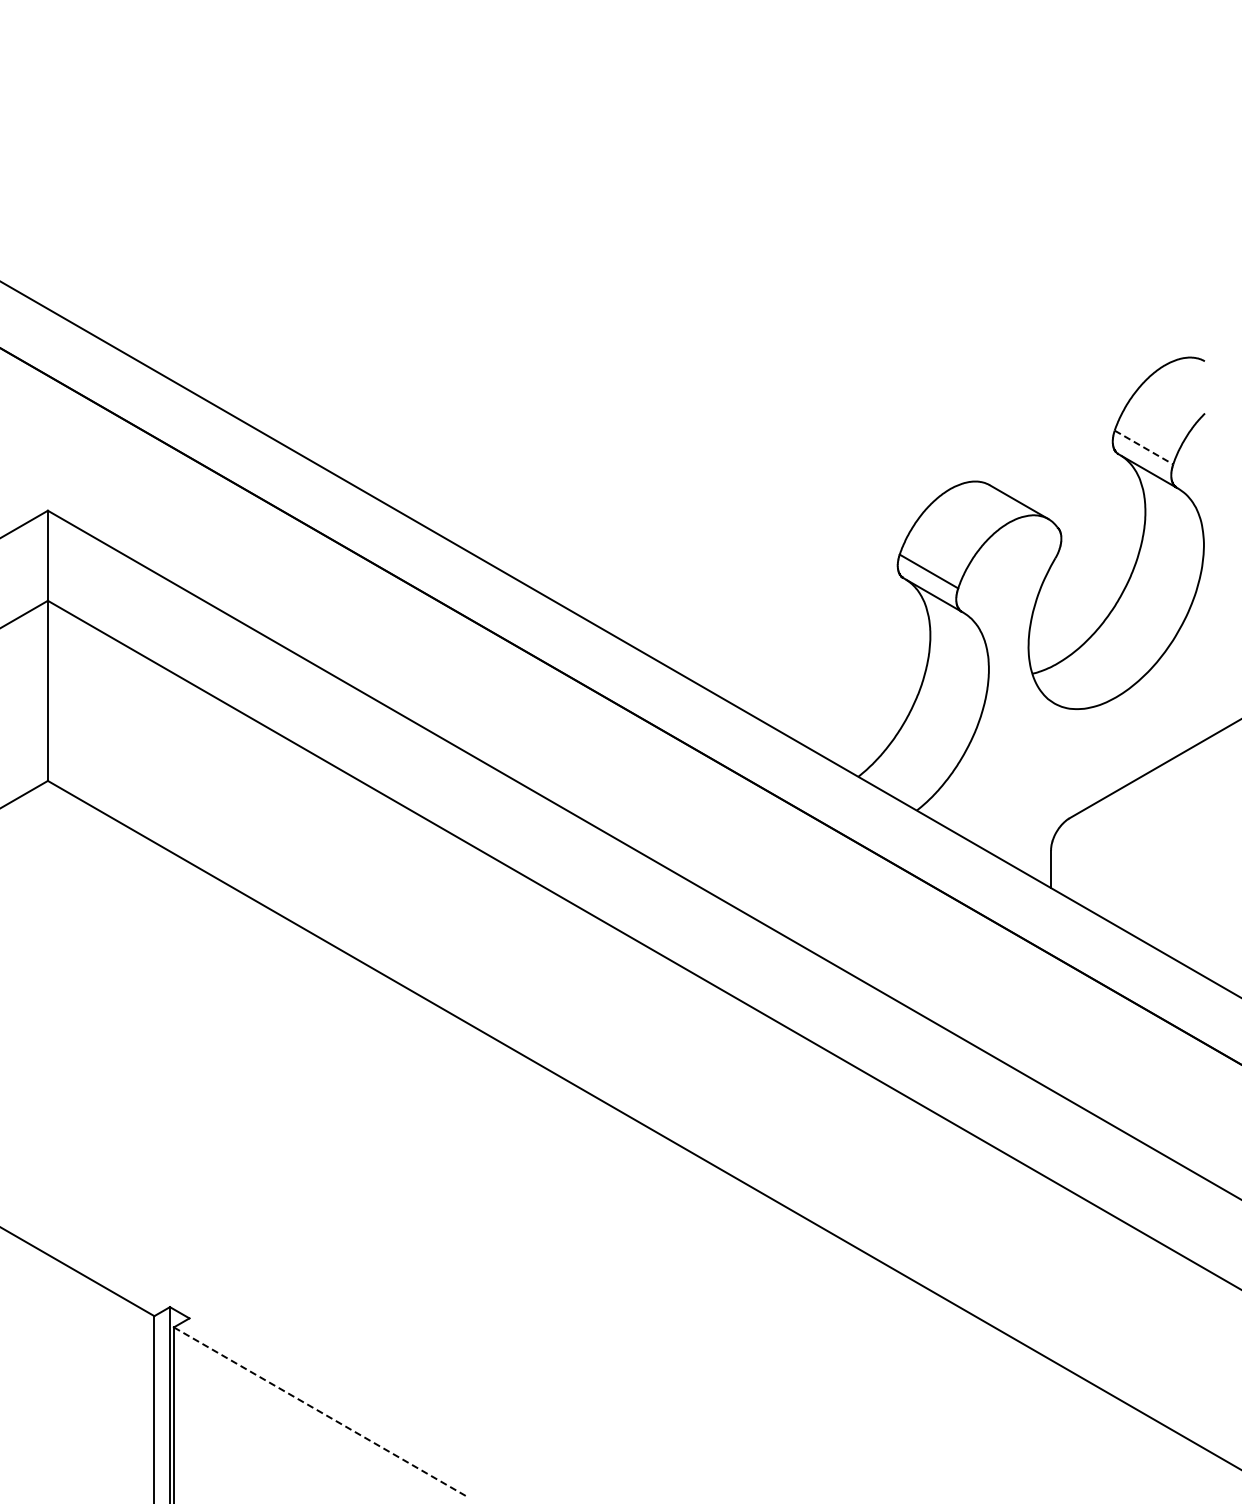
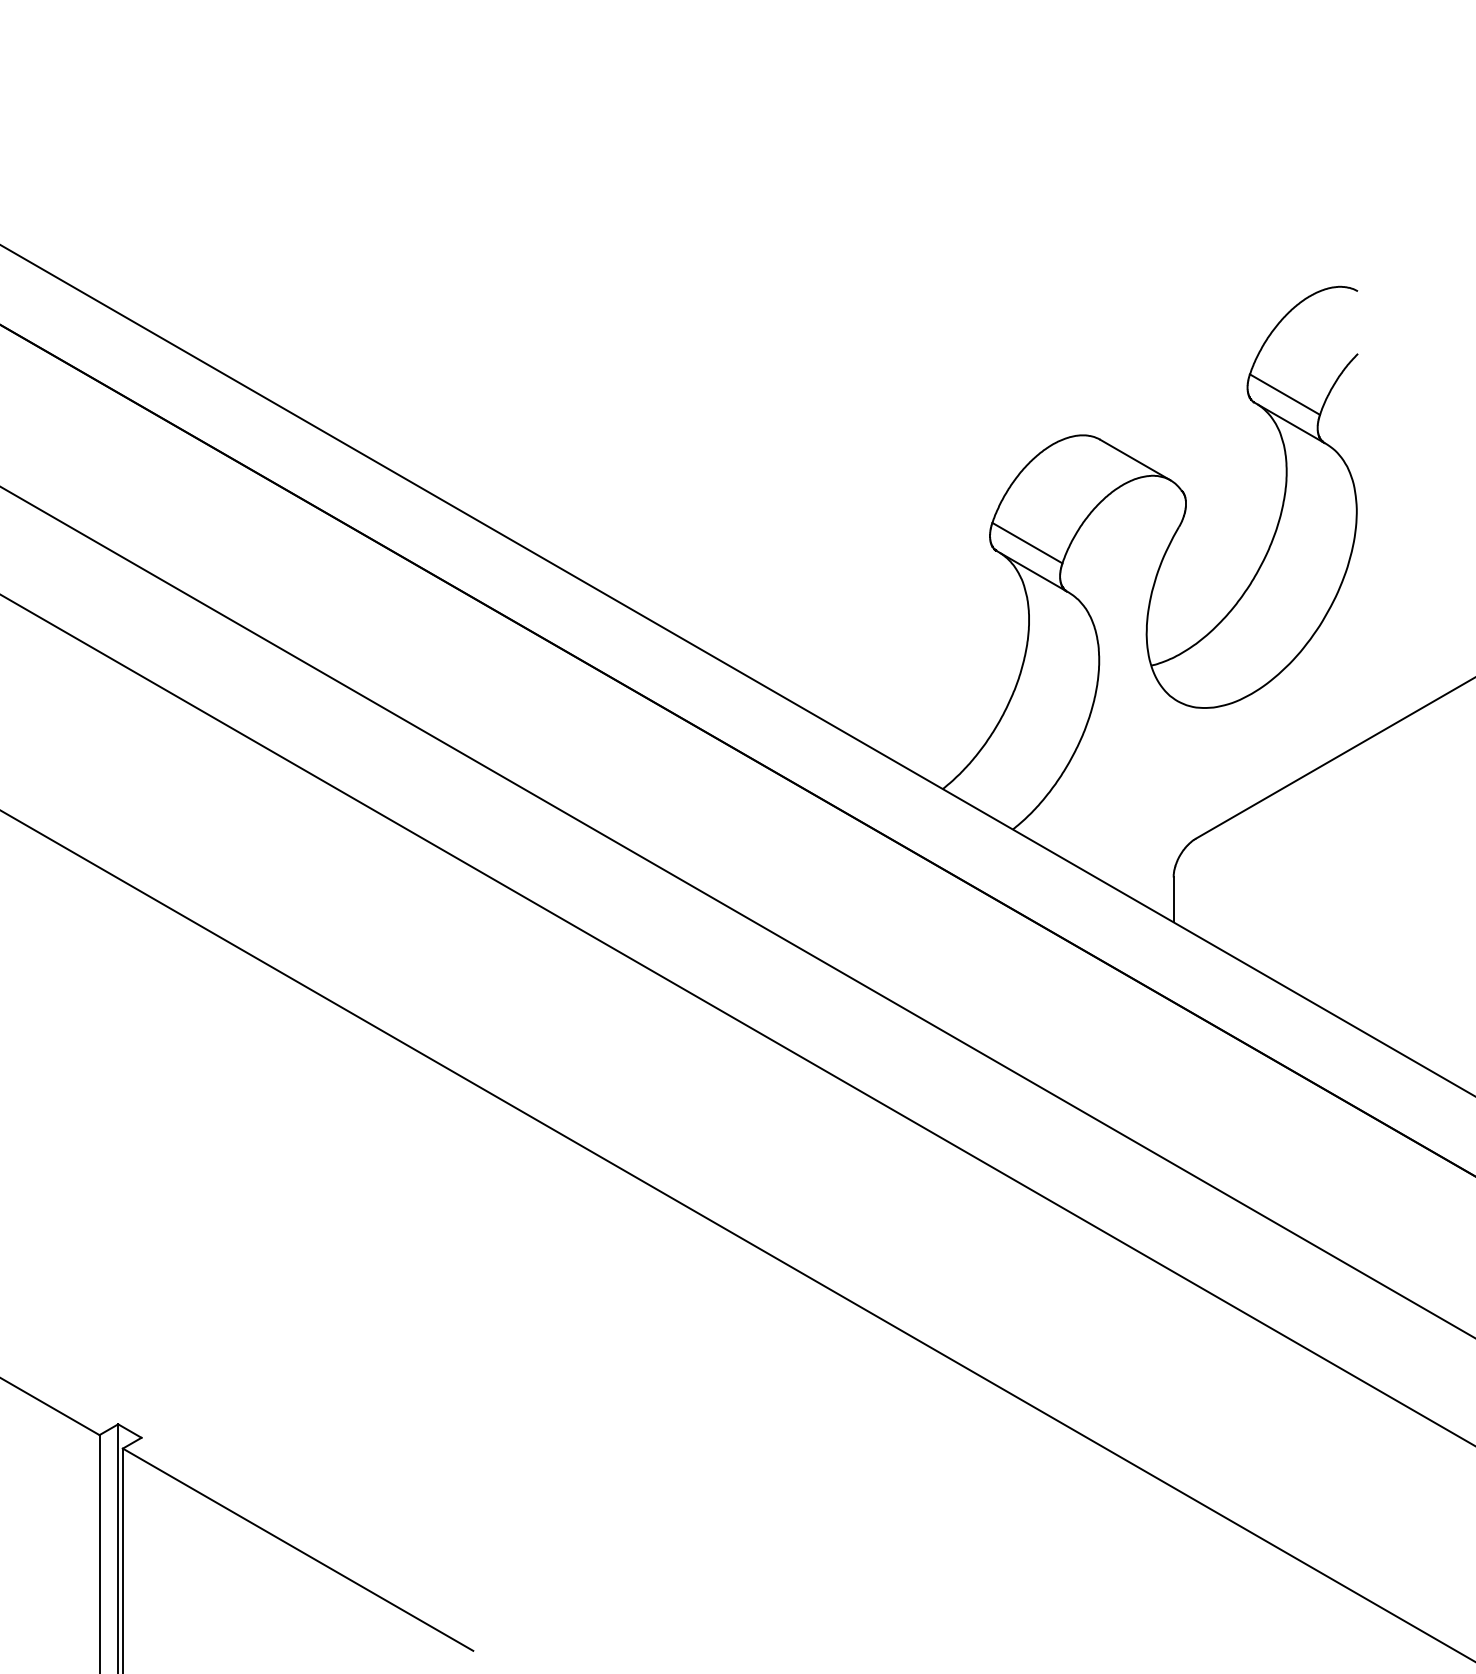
line: (1144, 447) -> (1285, 394), dashed -> solid
line: (320, 1411) -> (298, 1549), dashed -> solid

